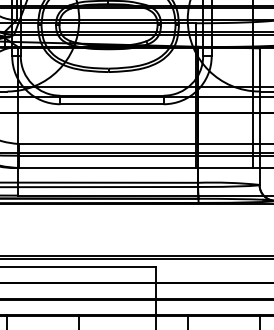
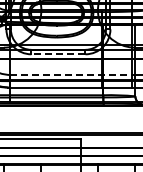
line: (110, 104) -> (57, 54), solid -> dashed
line: (137, 144) -> (71, 75), solid -> dashed

